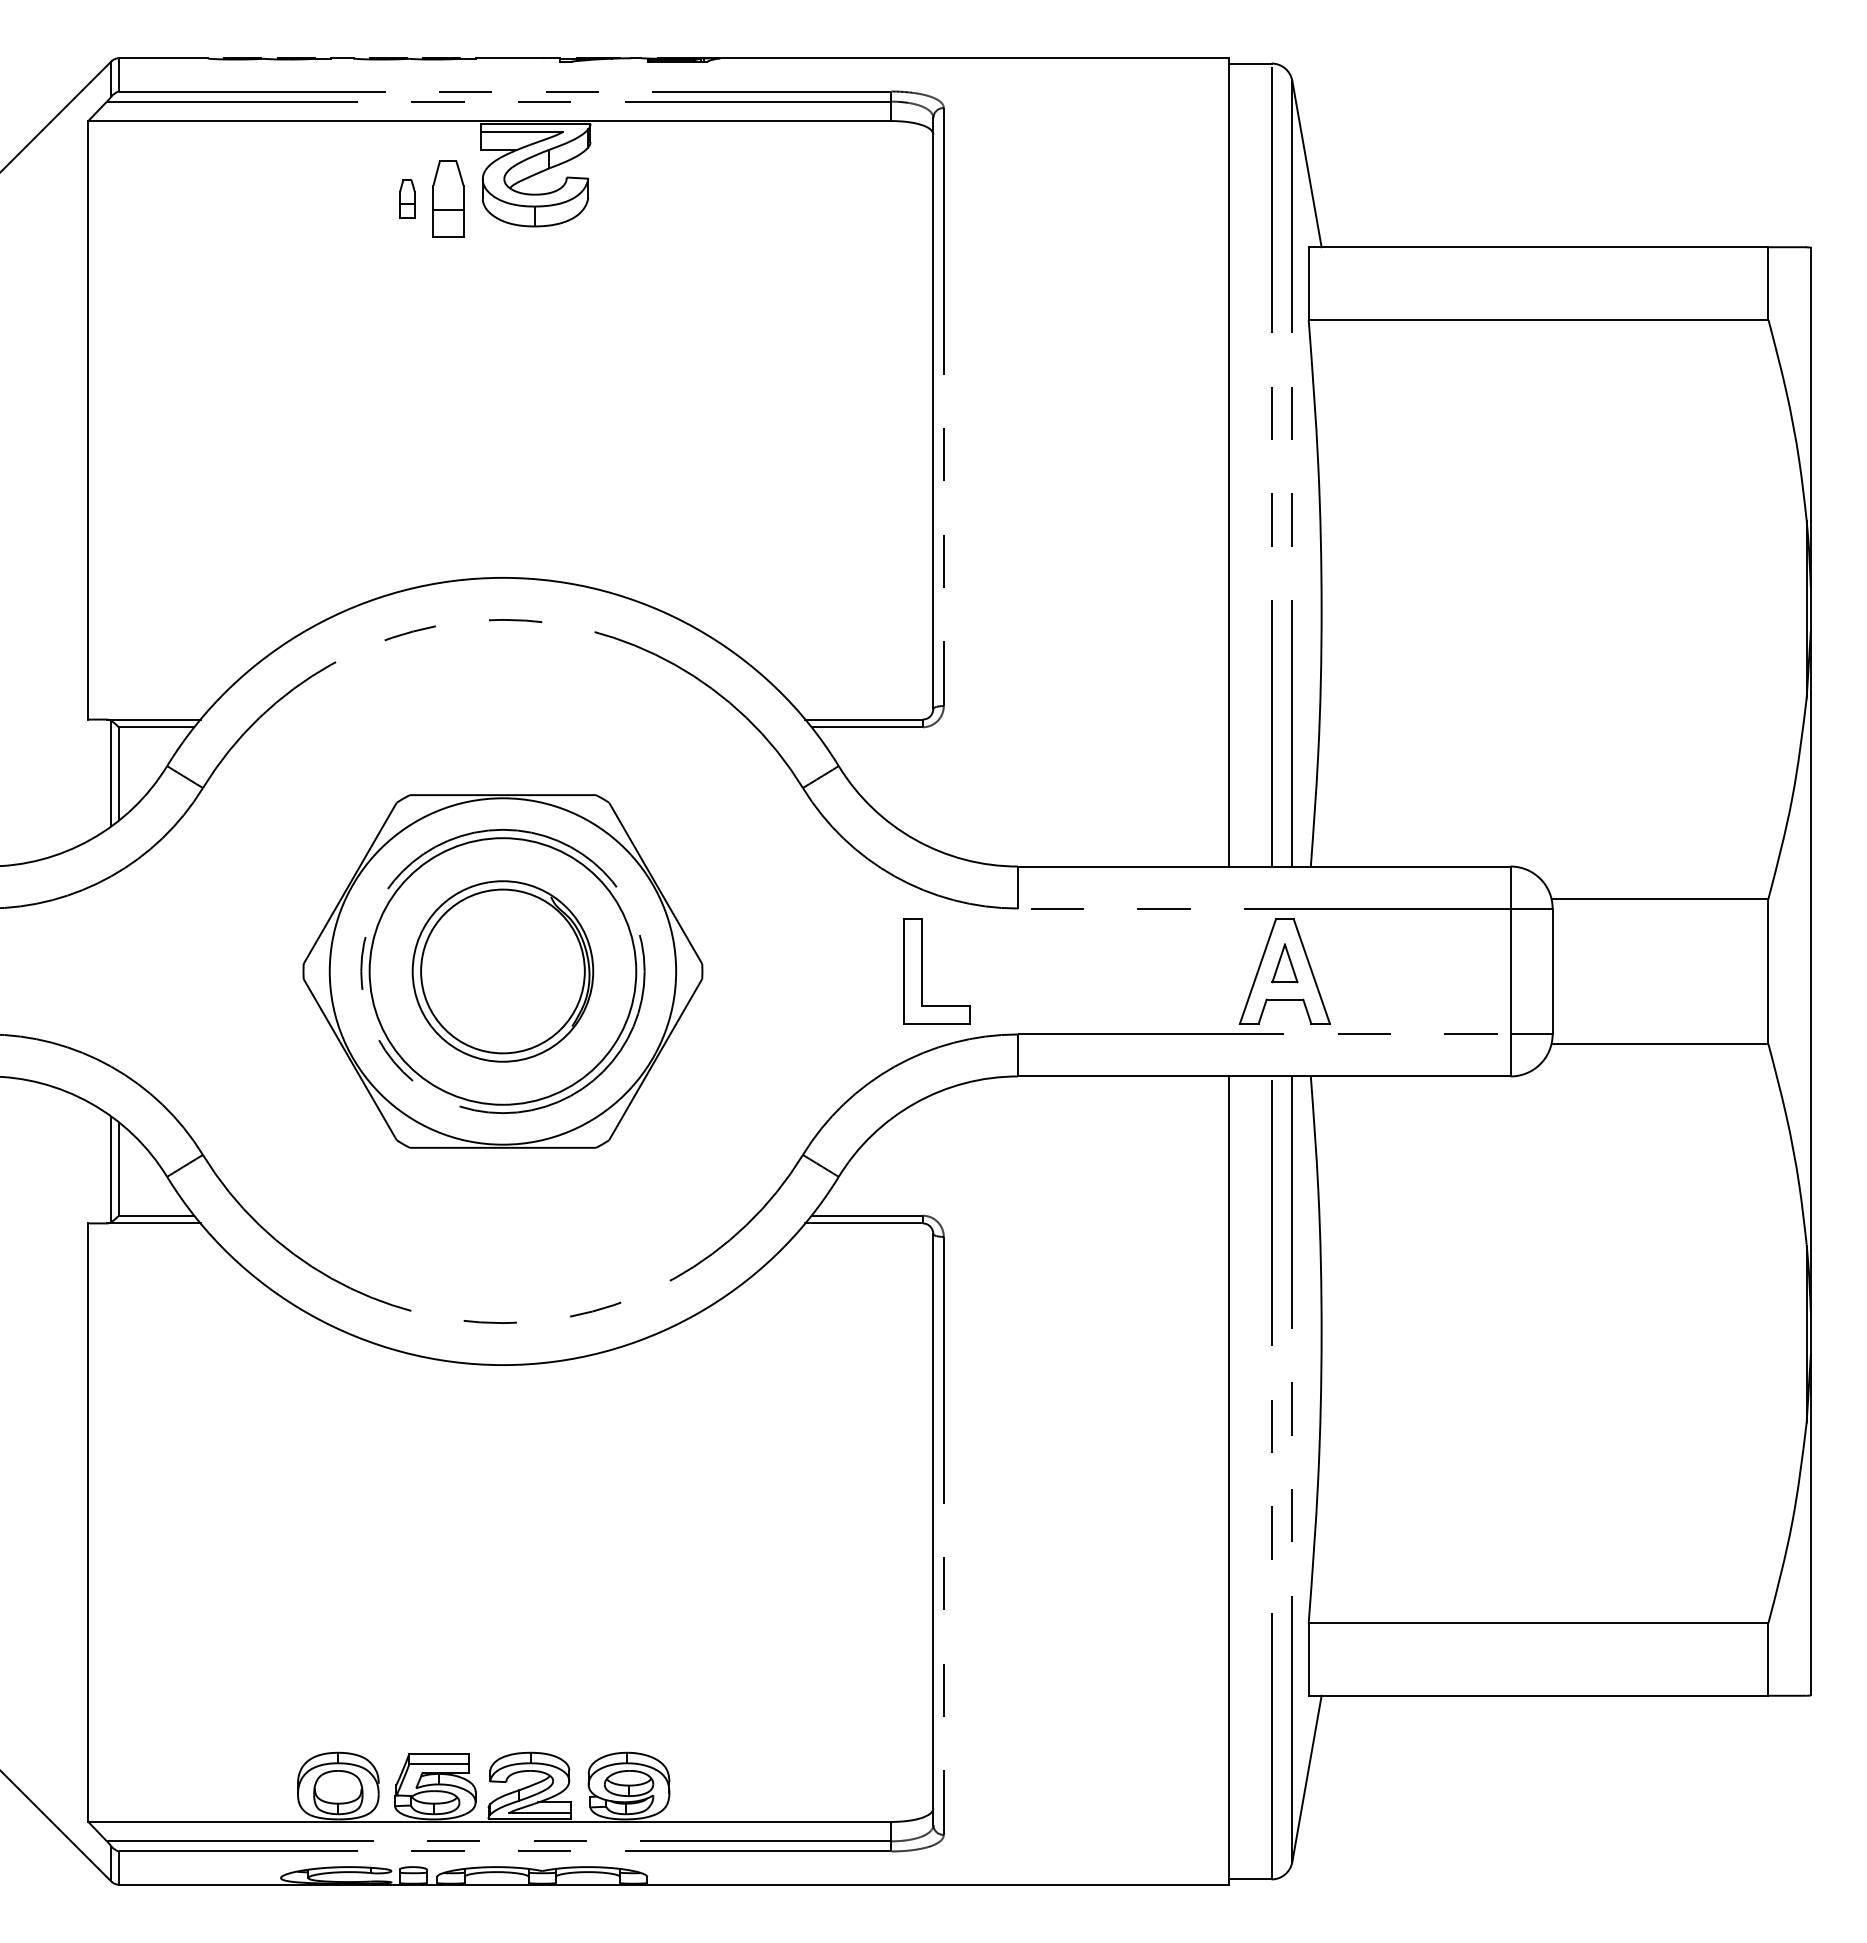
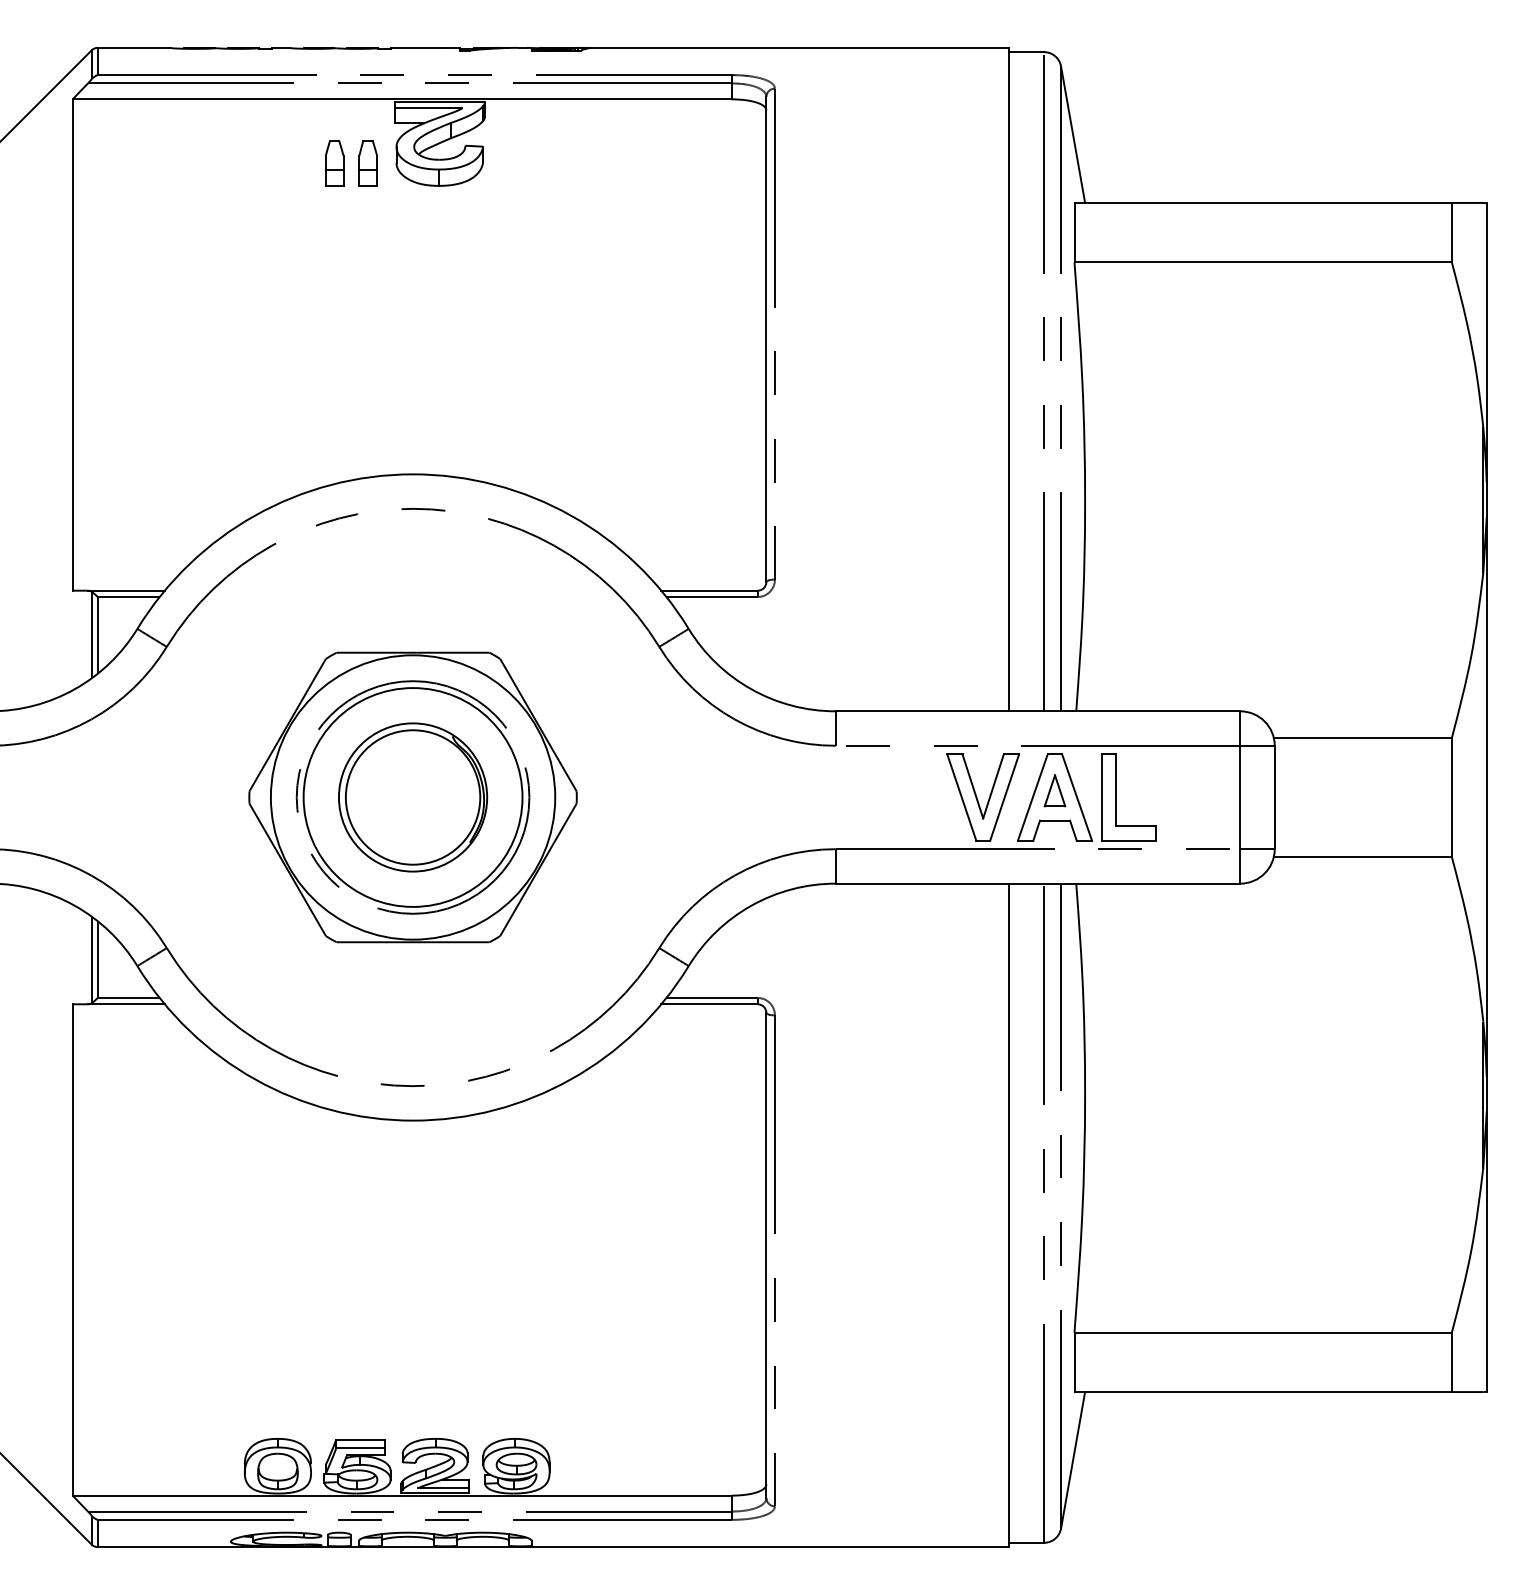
part: (407, 198) -> (334, 162), size x1.43
part: (447, 198) -> (367, 162), size x0.71
part: (922, 971) -> (1117, 797), moved
part: (1191, 974) -> (978, 799), added

